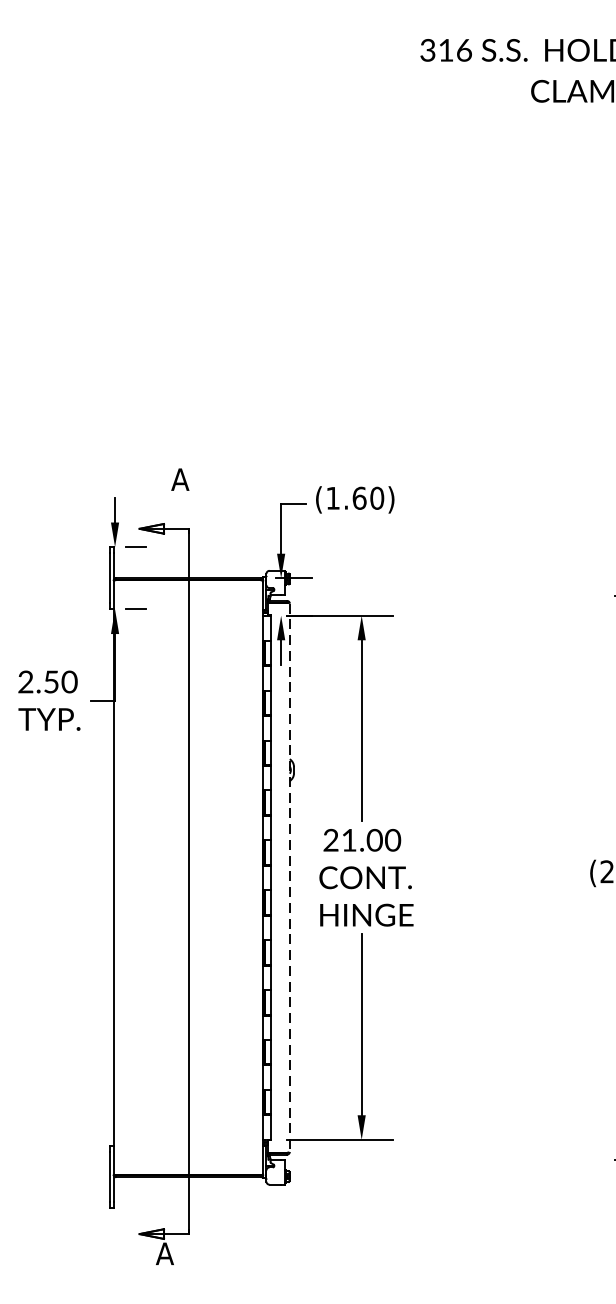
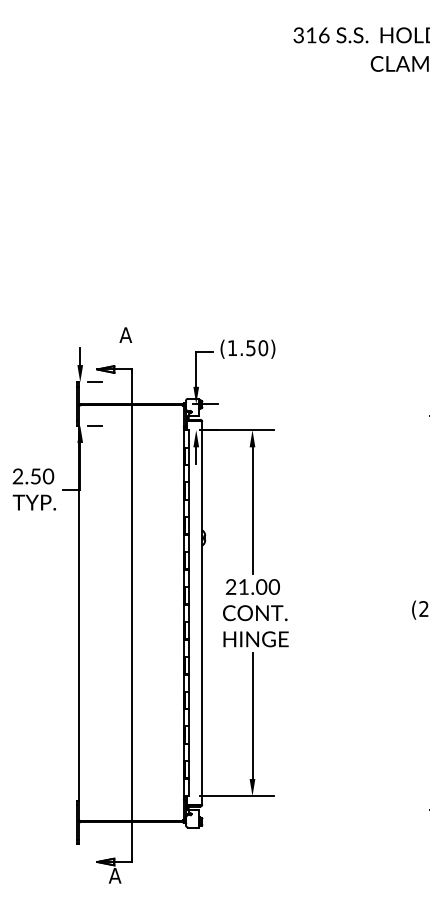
text: (358, 498) -> (250, 348), (1.60) -> (1.50)
line: (290, 878) -> (202, 613), dashed -> solid

